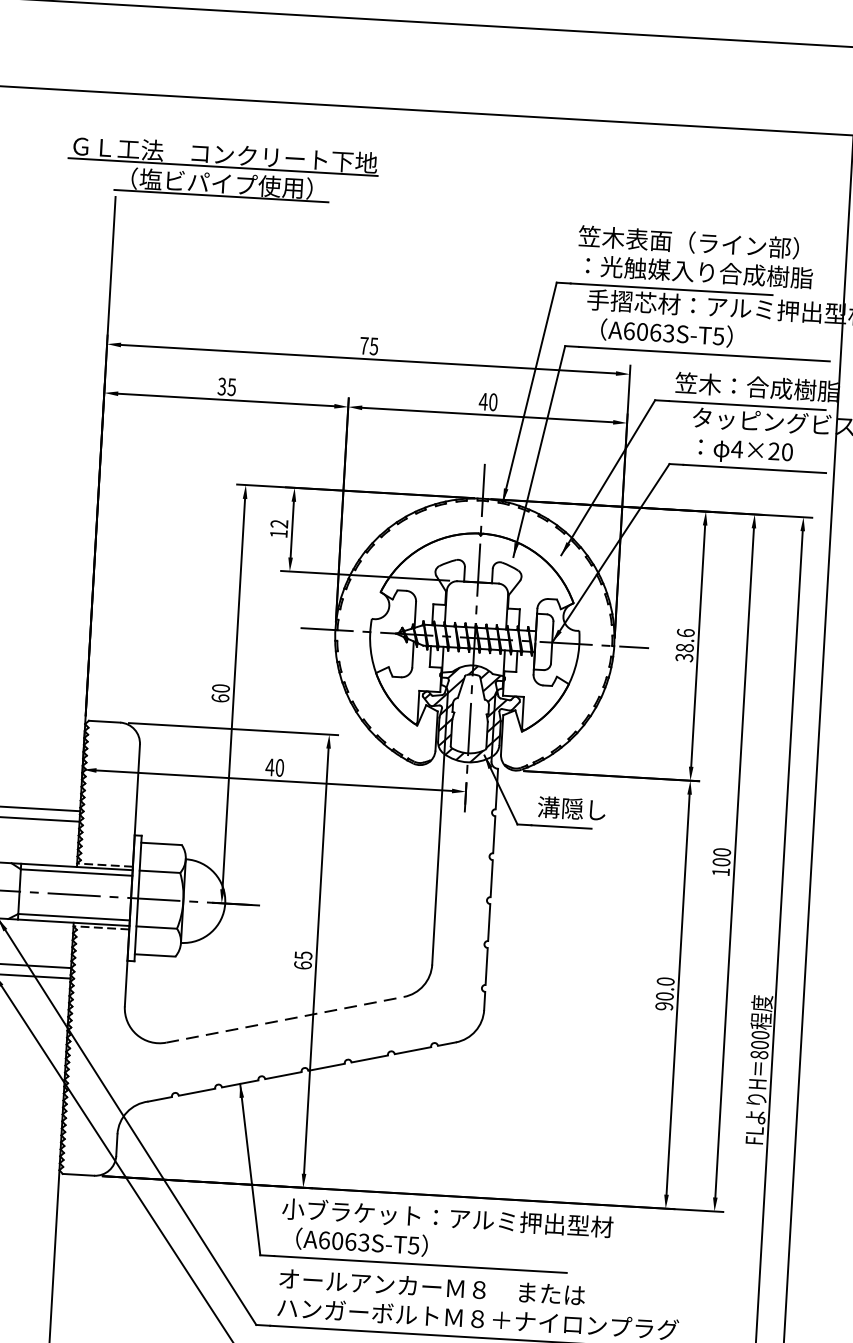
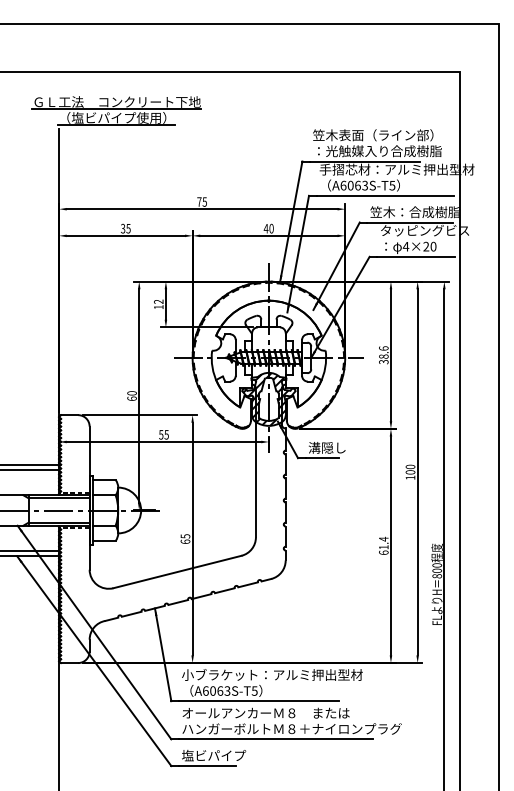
text: (274, 766) -> (163, 434), 40 -> 55
text: (664, 993) -> (383, 545), 90.0 -> 61.4
line: (285, 1018) -> (177, 571), dashed -> solid

